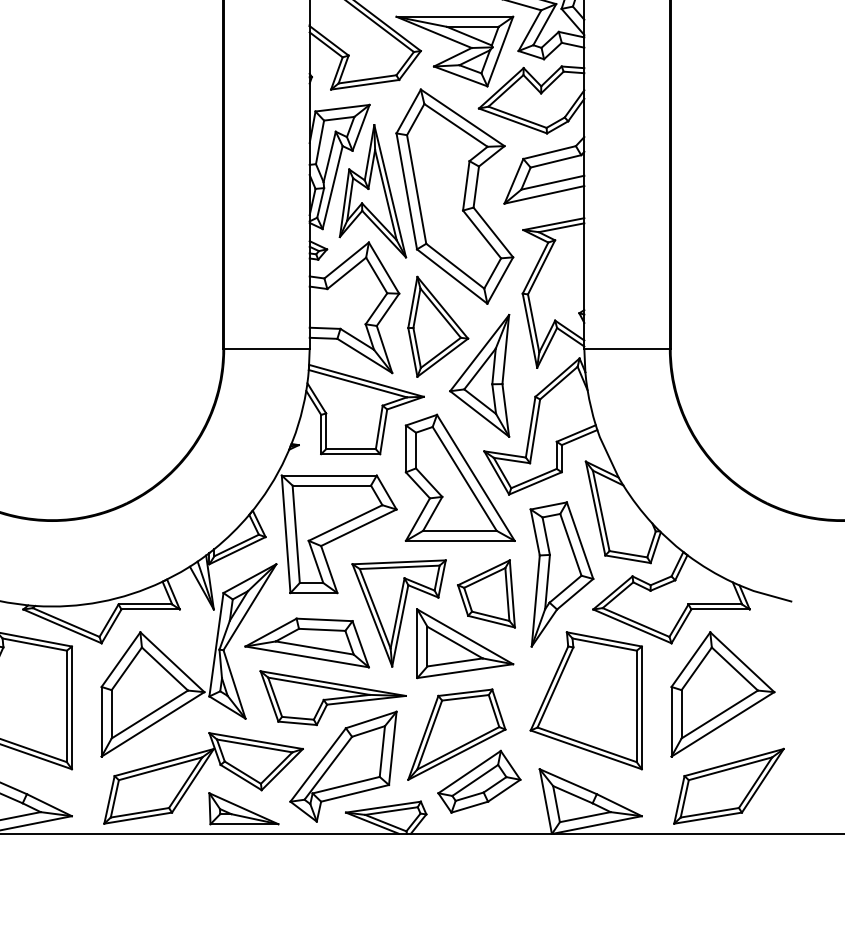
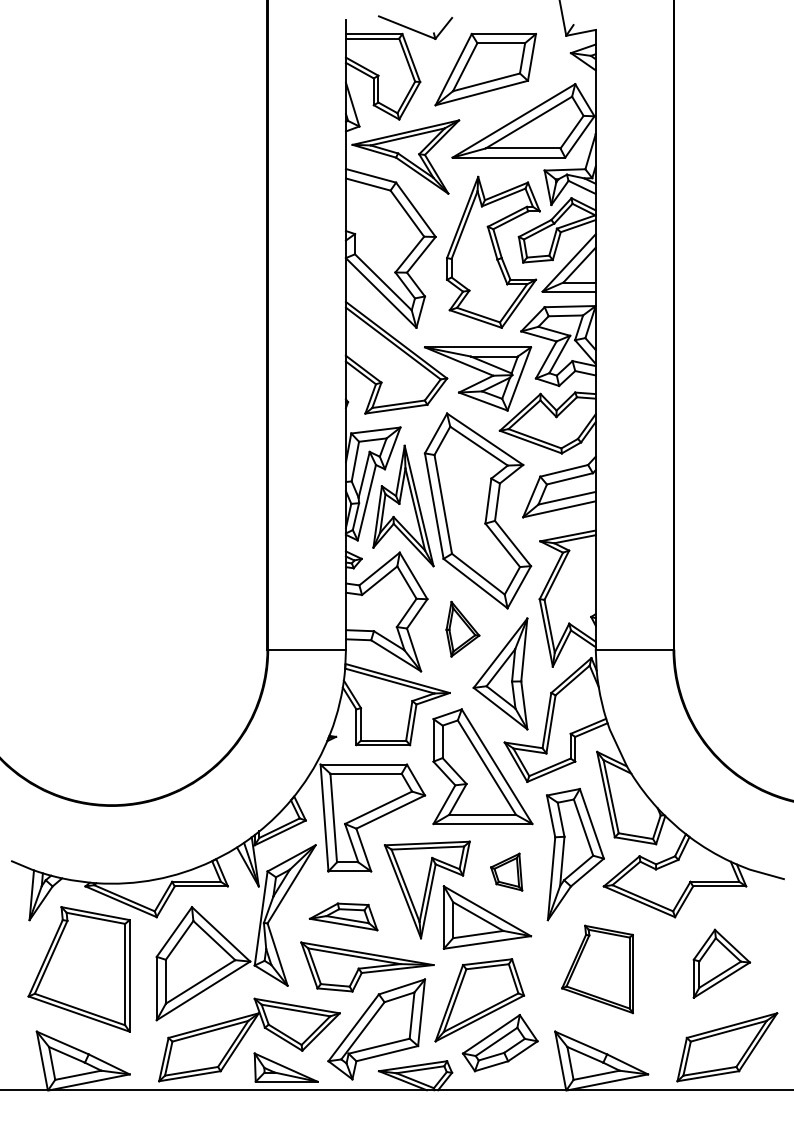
part: (437, 325) -> (462, 628), size x0.6
part: (486, 593) -> (506, 871), size x0.6
part: (306, 642) -> (343, 916), size x0.6
part: (722, 694) -> (721, 963), size x0.6
part: (586, 700) -> (597, 969), size x0.7

